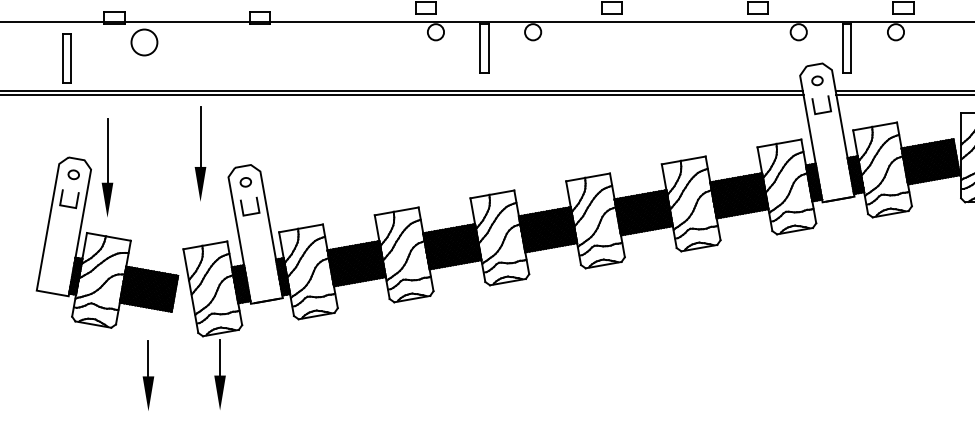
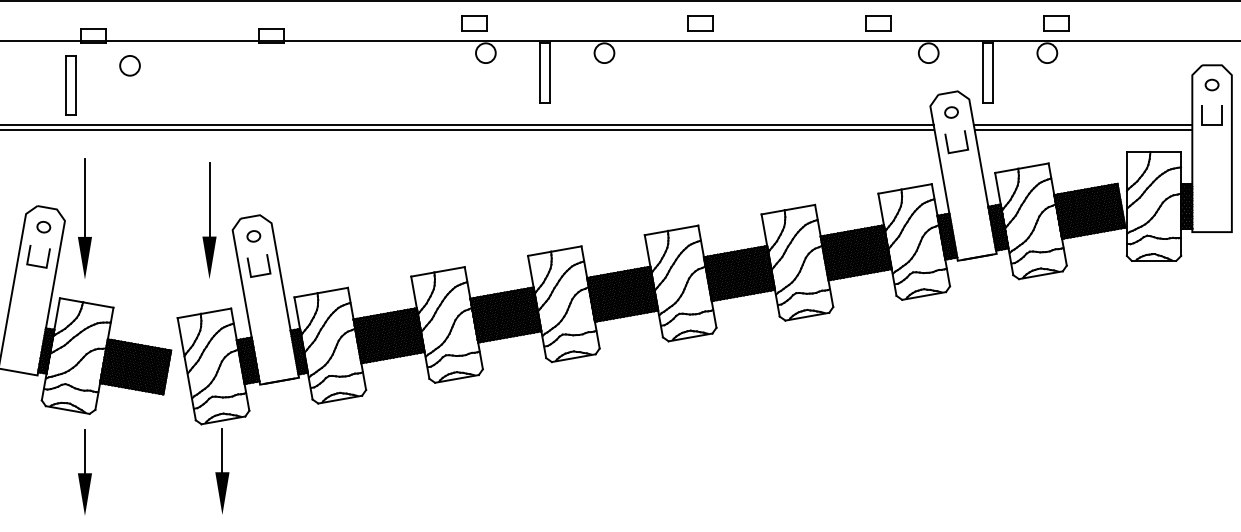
circle: (143, 42) -> (129, 65), size x0.62
part: (66, 58) -> (70, 85), moved
part: (200, 153) -> (209, 220), moved
part: (148, 374) -> (84, 471), moved

